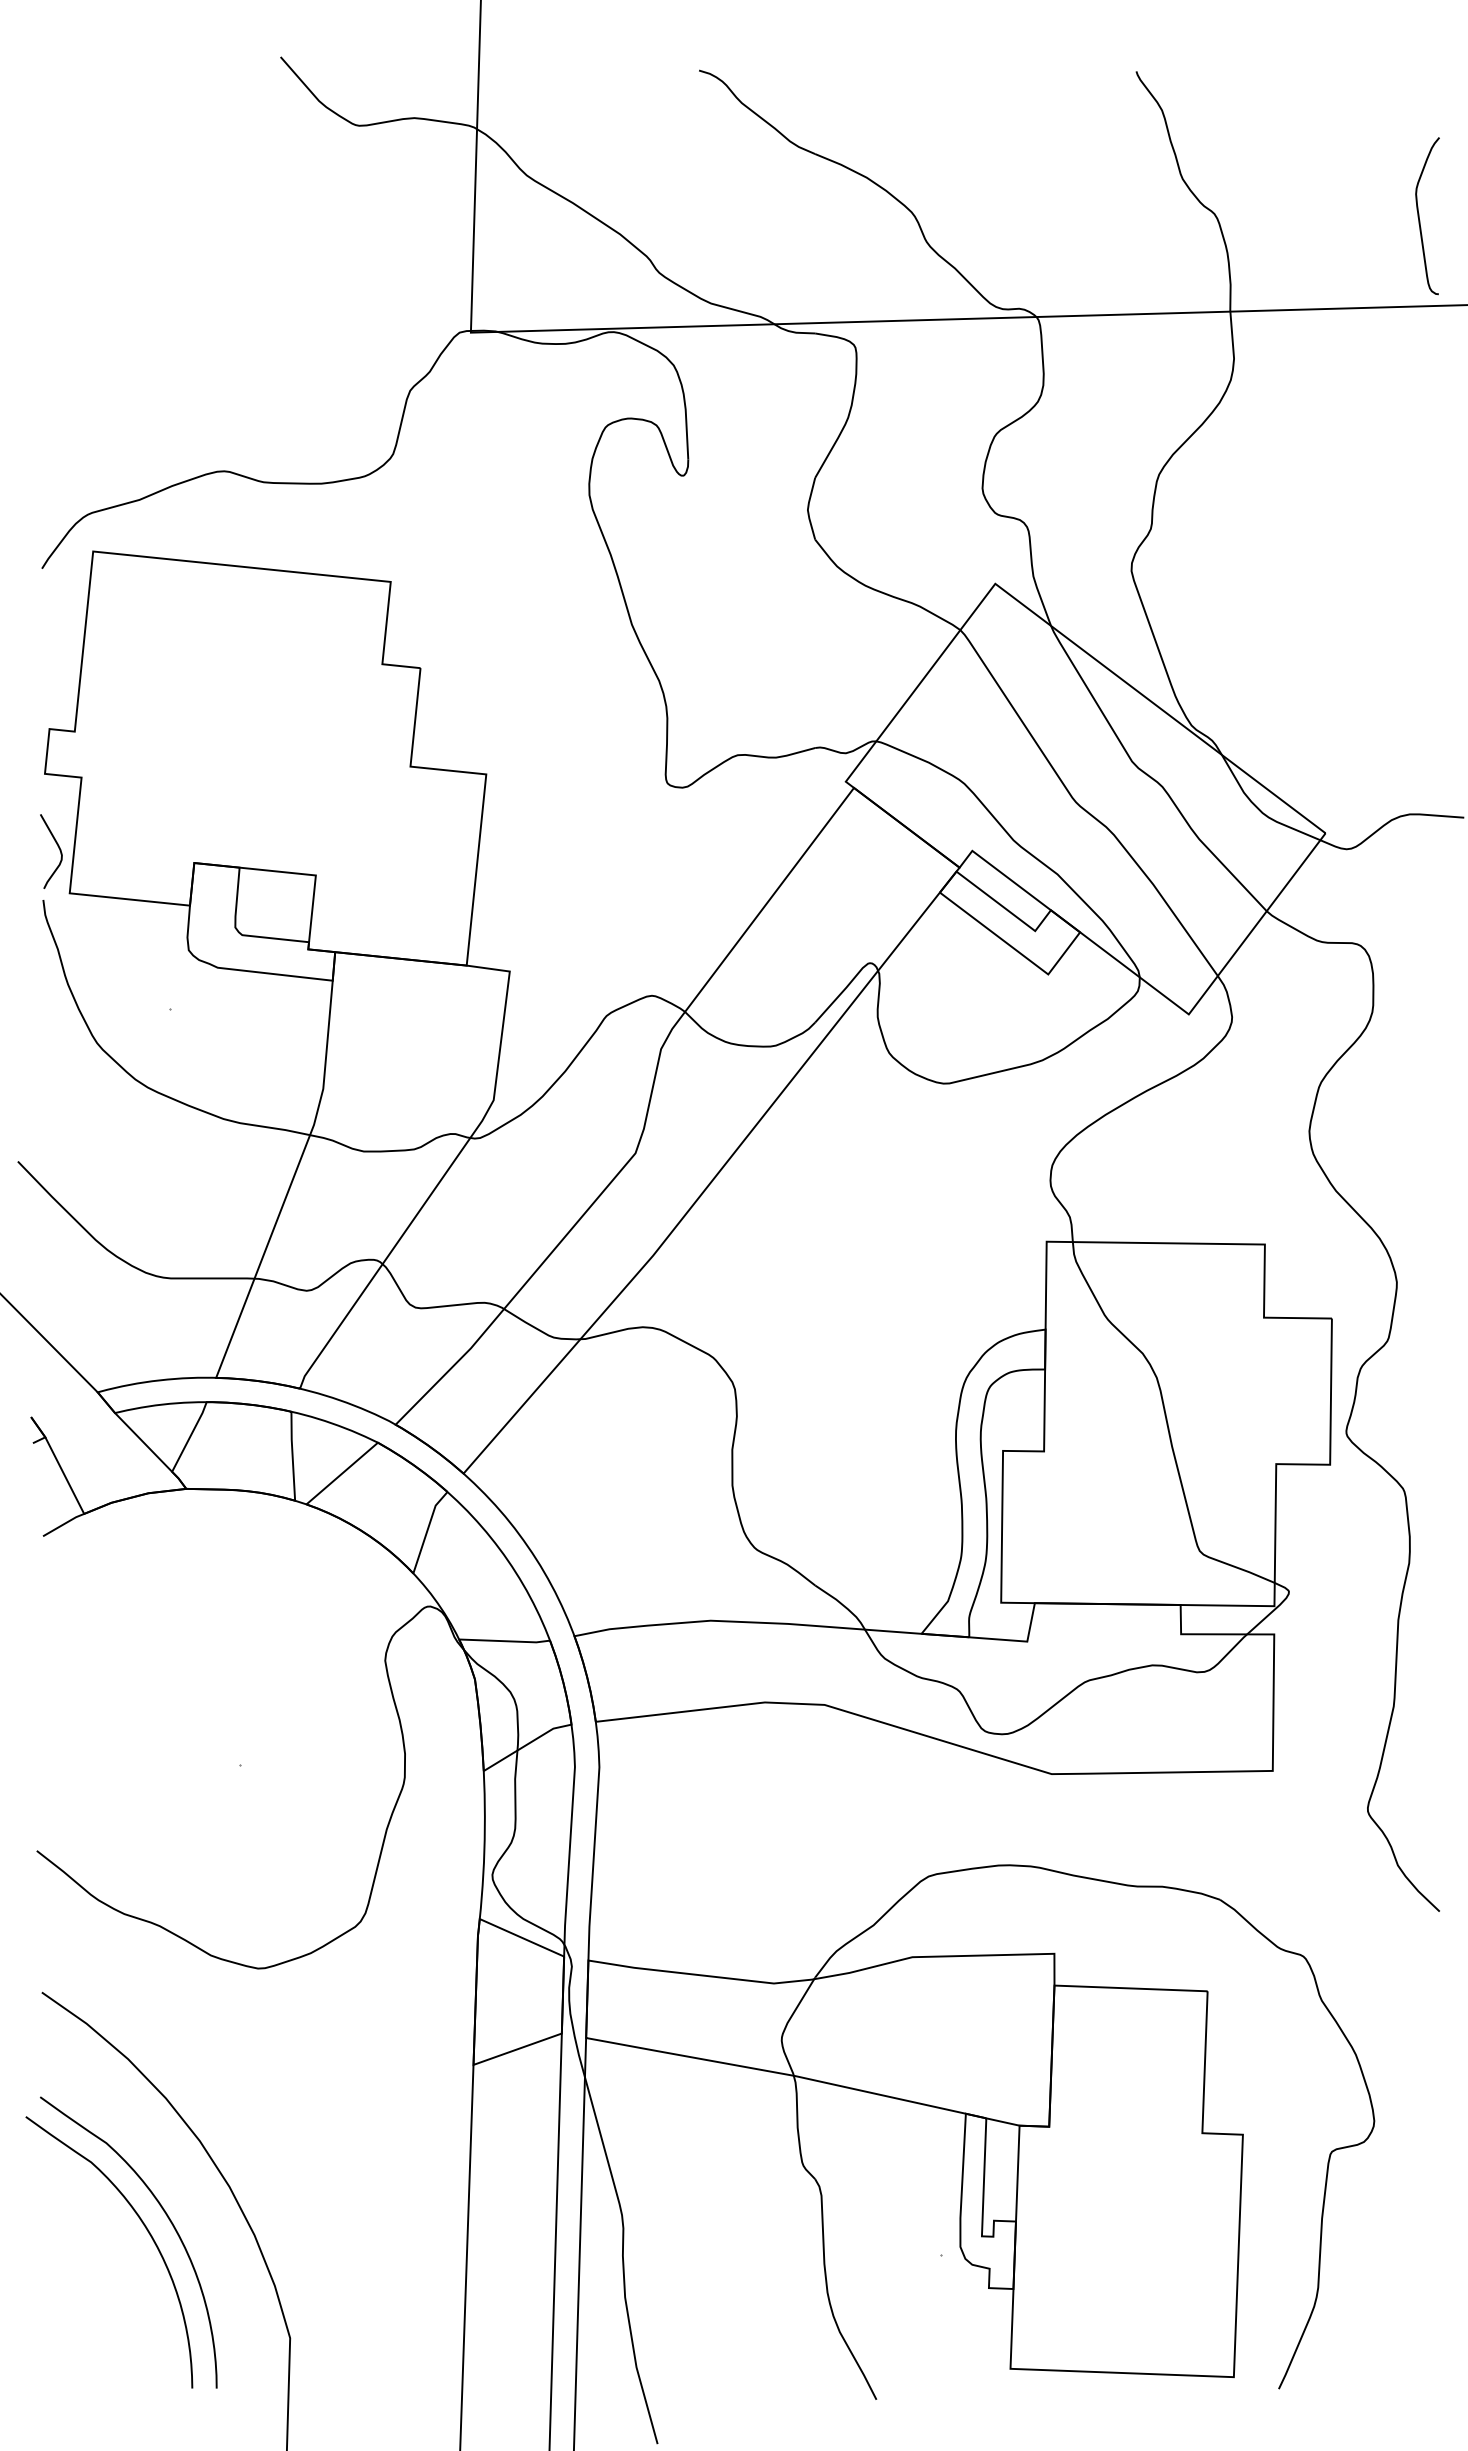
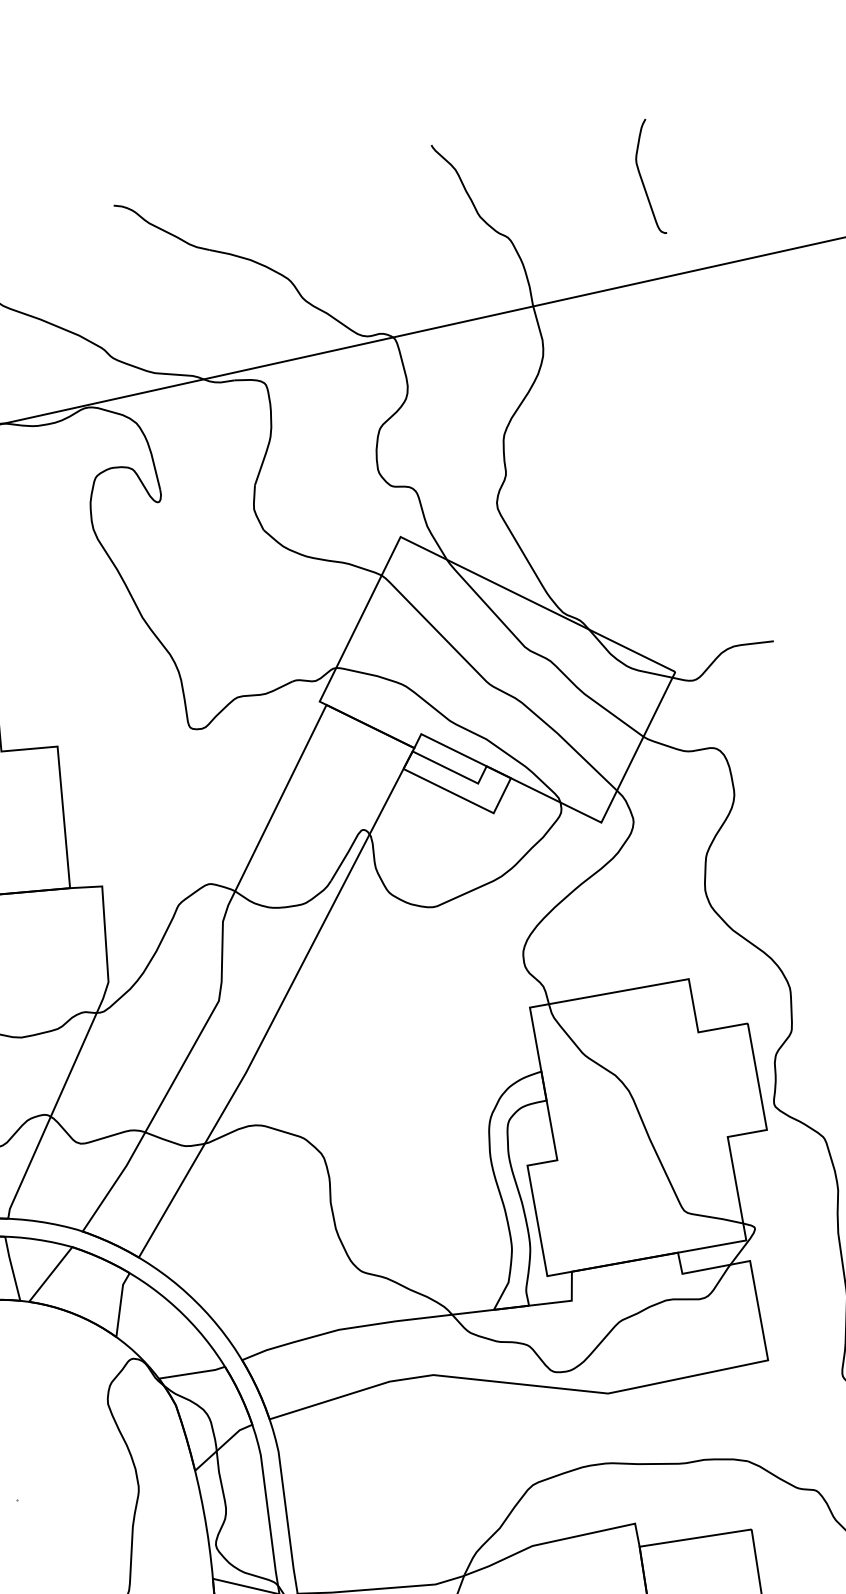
curve: (1419, 216) -> (642, 179), moved

